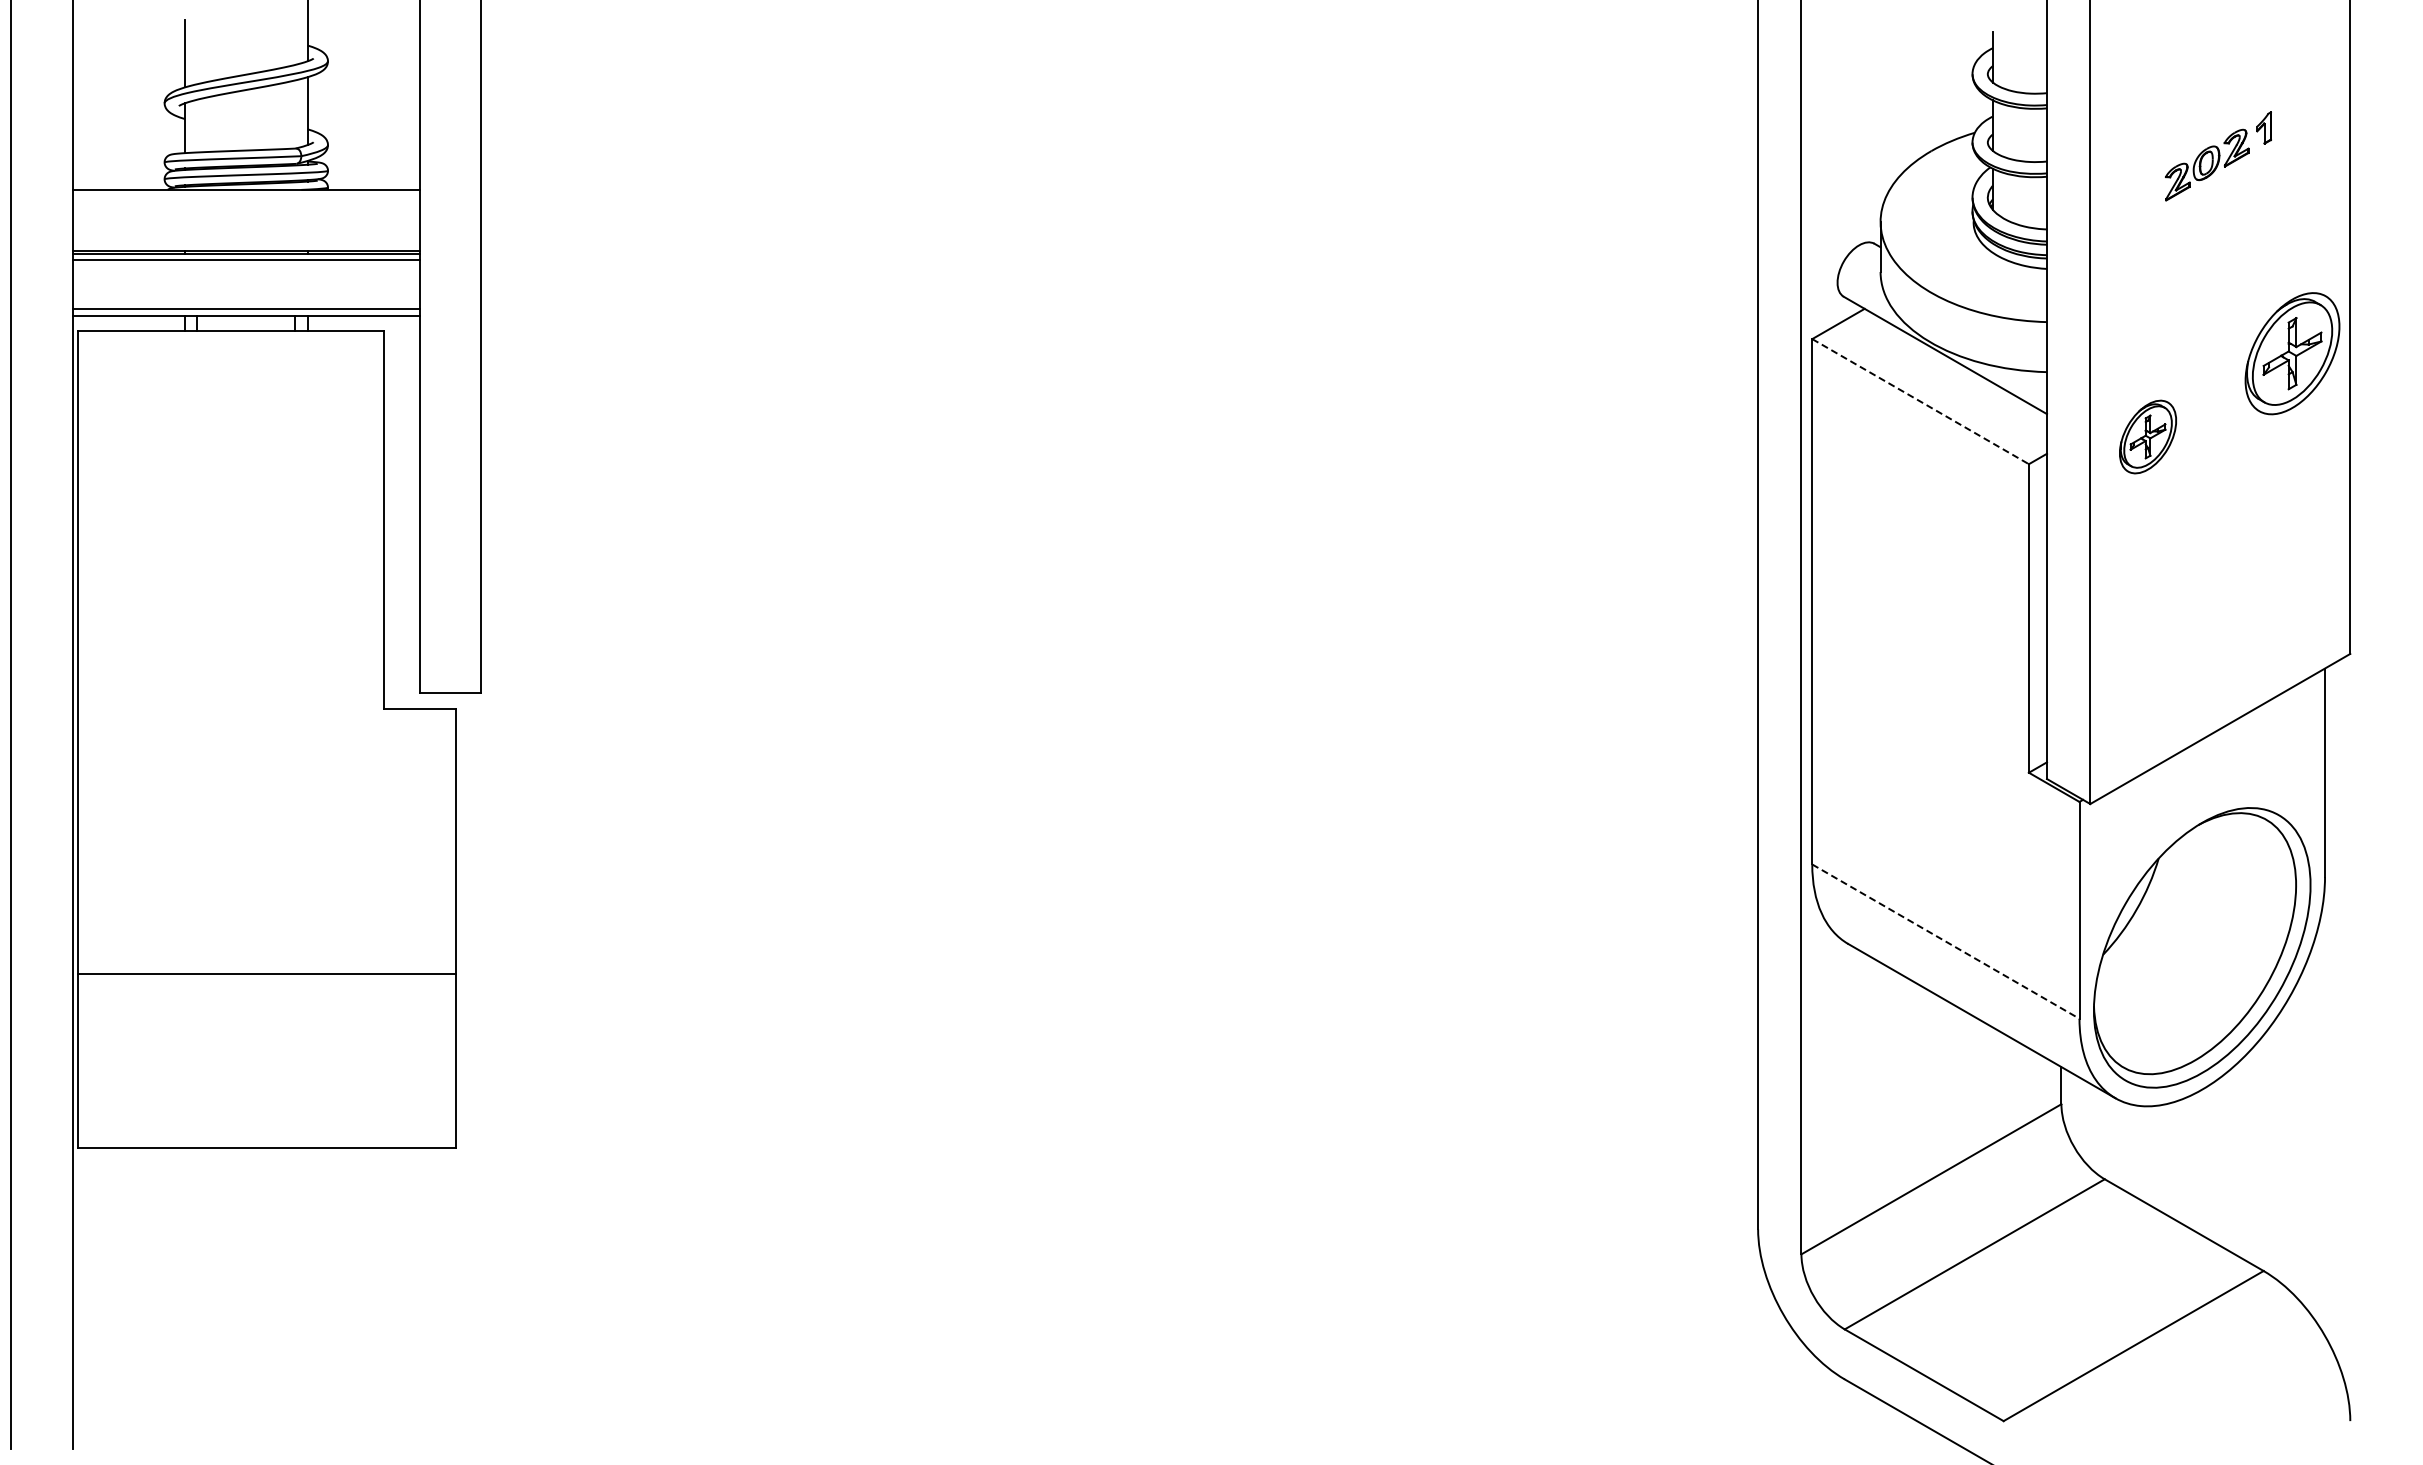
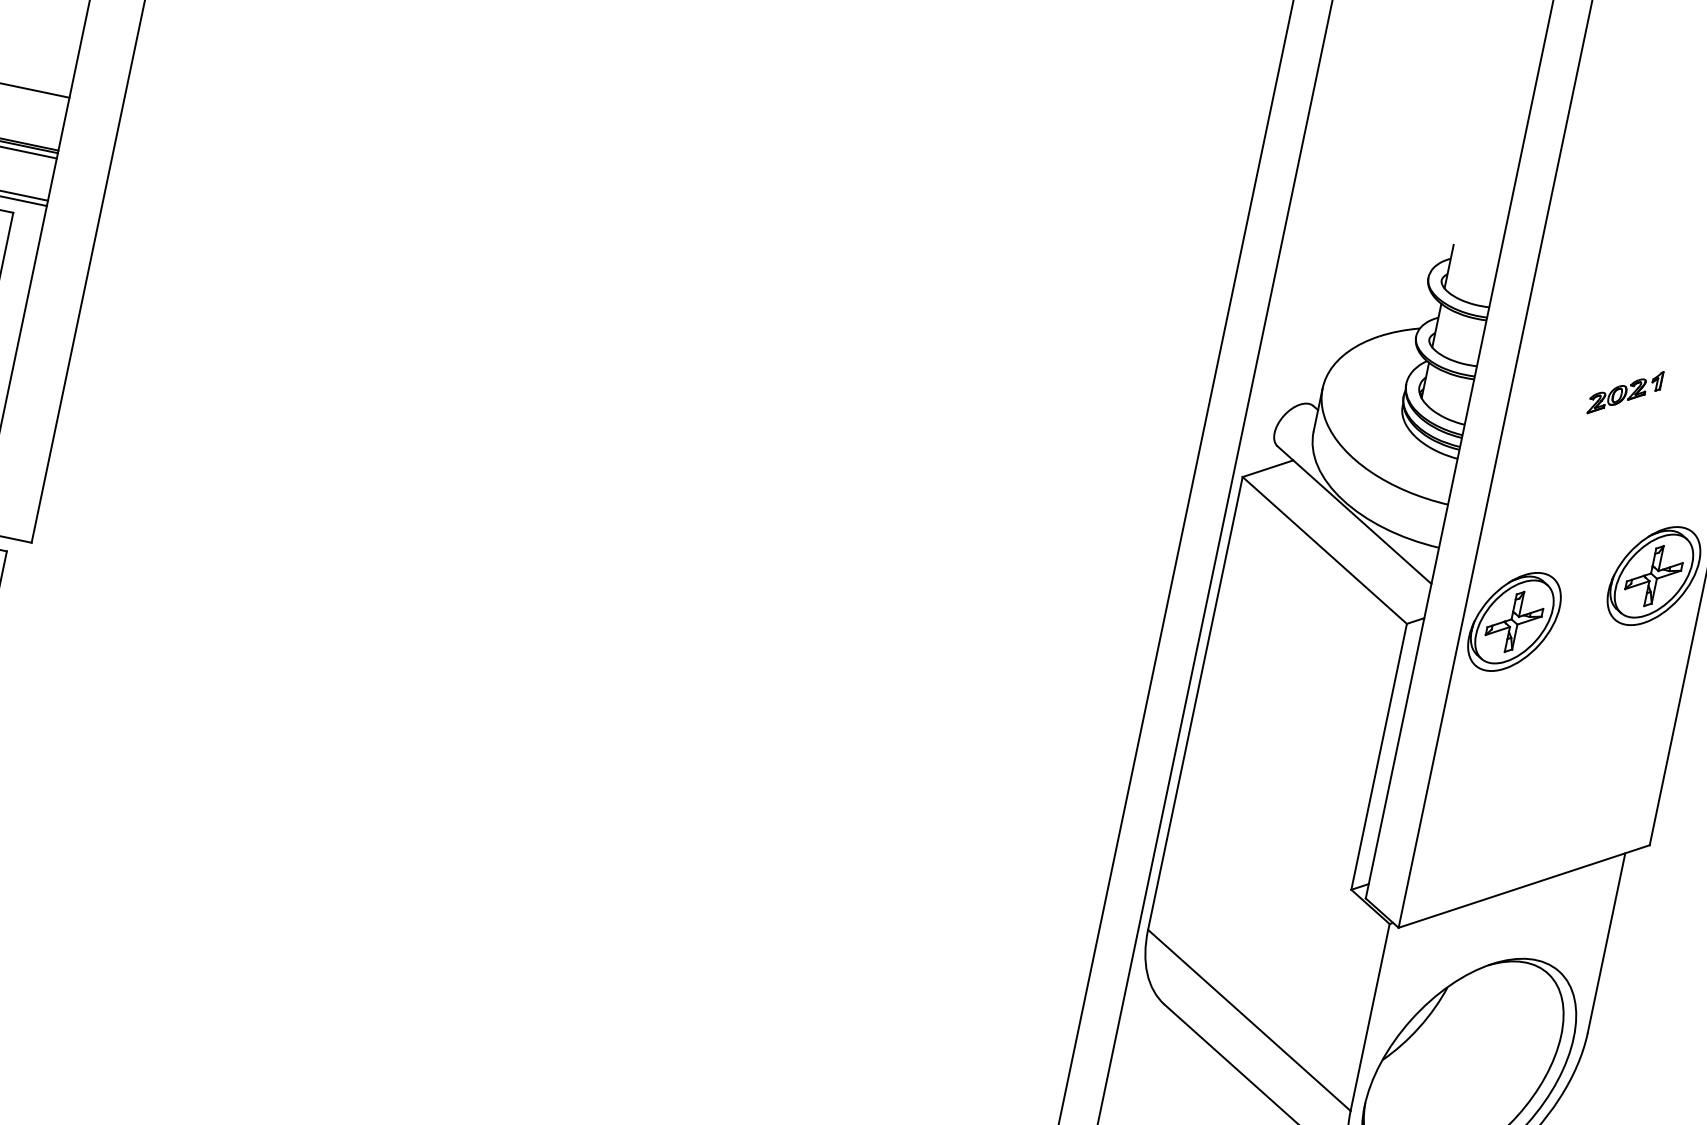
part: (2217, 156) -> (1624, 392), size x0.71
line: (1921, 401) -> (1325, 550), dashed -> solid
part: (2147, 436) -> (1514, 621), size x1.67
line: (1946, 941) -> (1249, 1020), dashed -> solid

